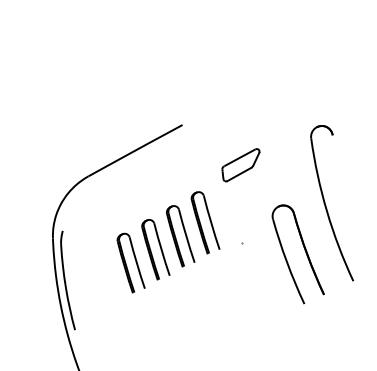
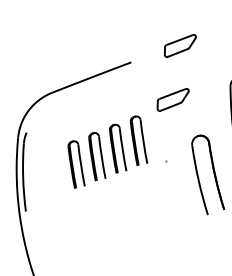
part: (240, 96) -> (179, 46), added

